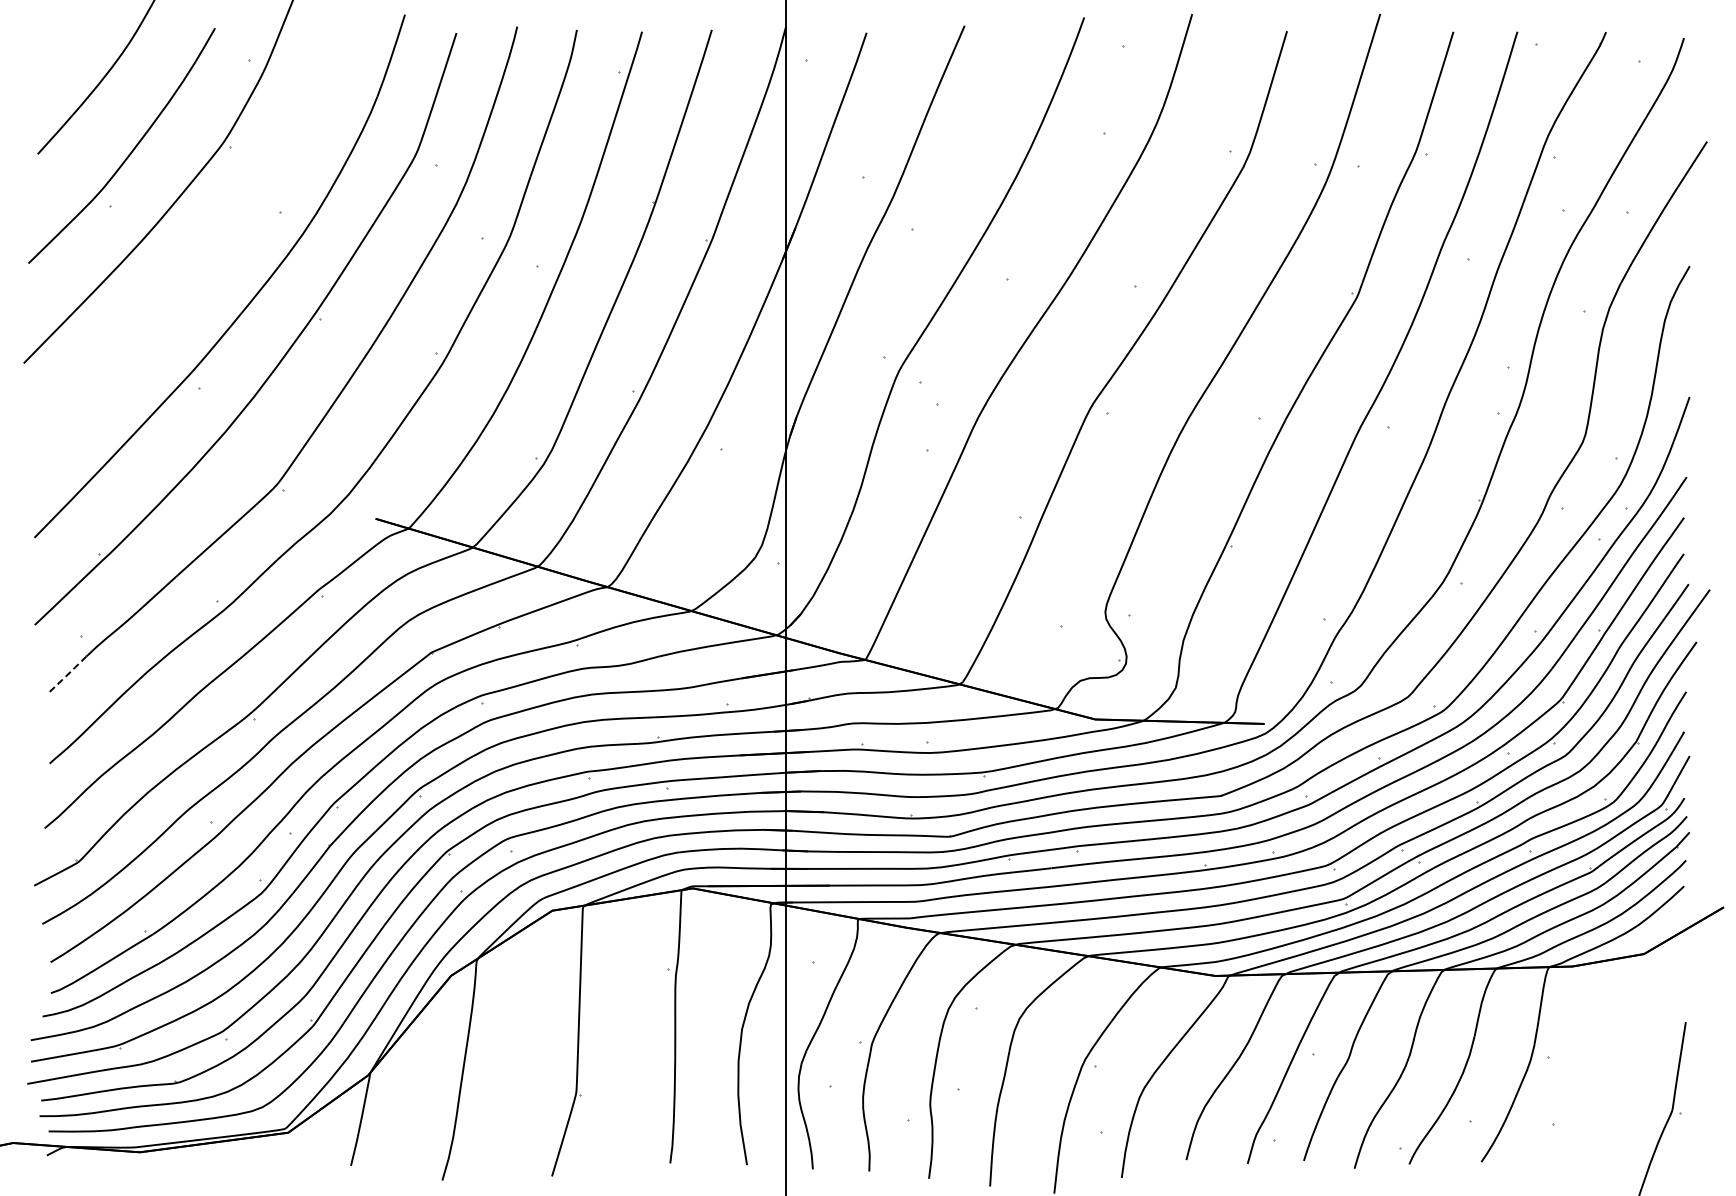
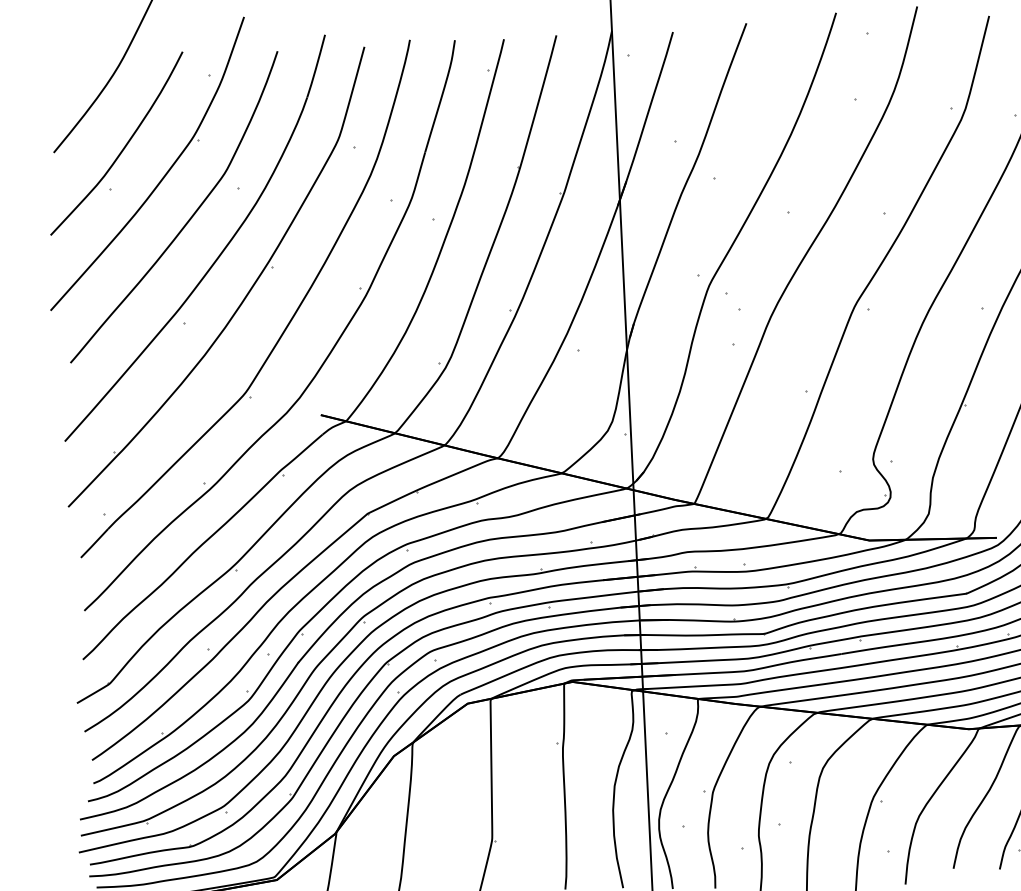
curve: (212, 251) -> (188, 219), added
line: (67, 675) -> (94, 543), dashed -> solid

